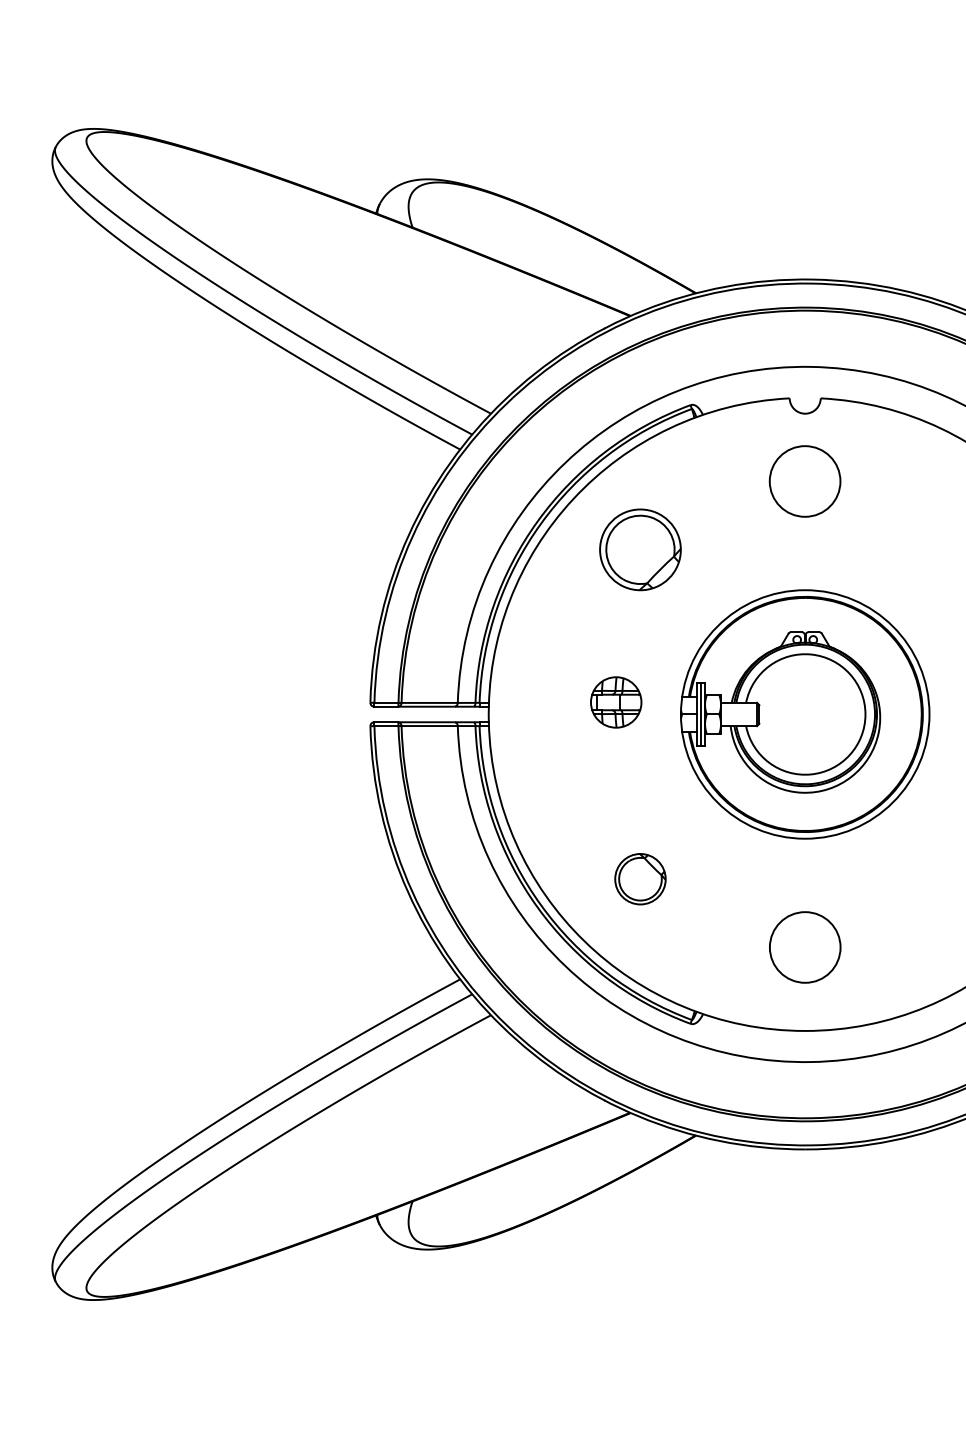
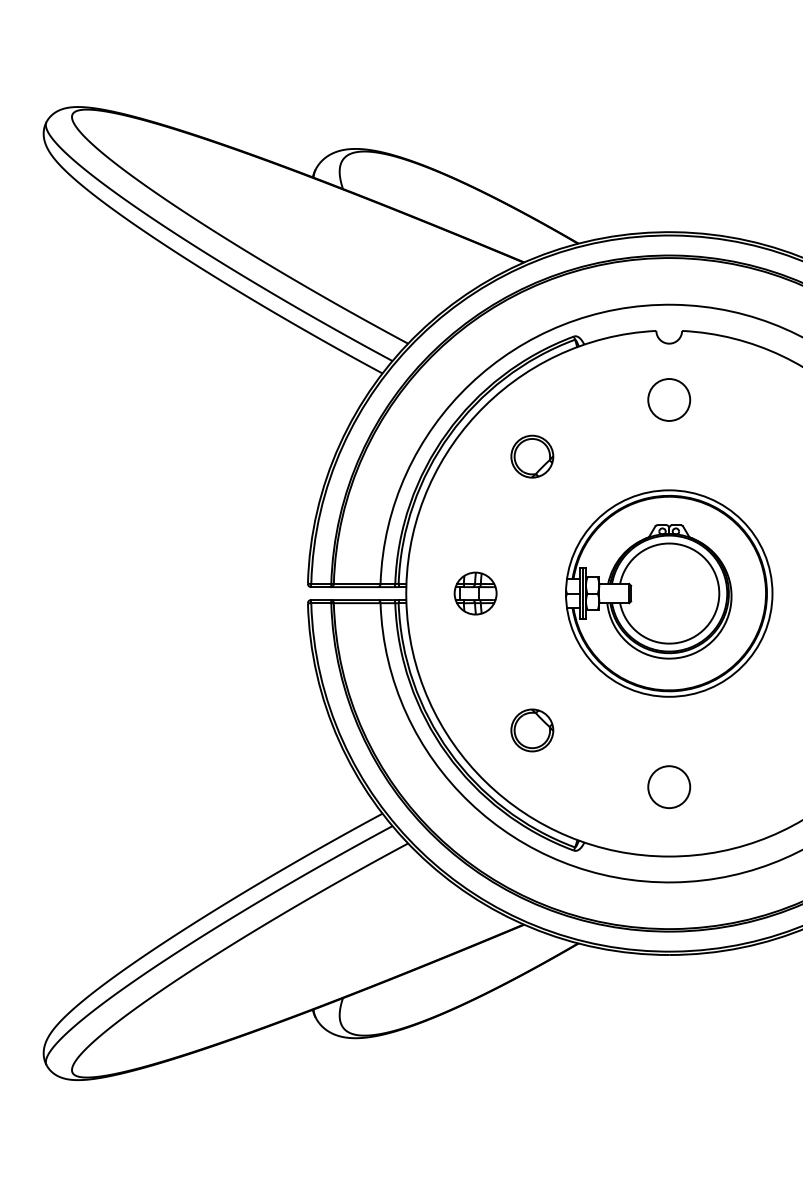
circle: (805, 481) -> (669, 399), size x0.71
part: (640, 549) -> (532, 456), size x0.62
part: (616, 702) -> (475, 593), moved
circle: (804, 947) -> (668, 787), size x0.71

